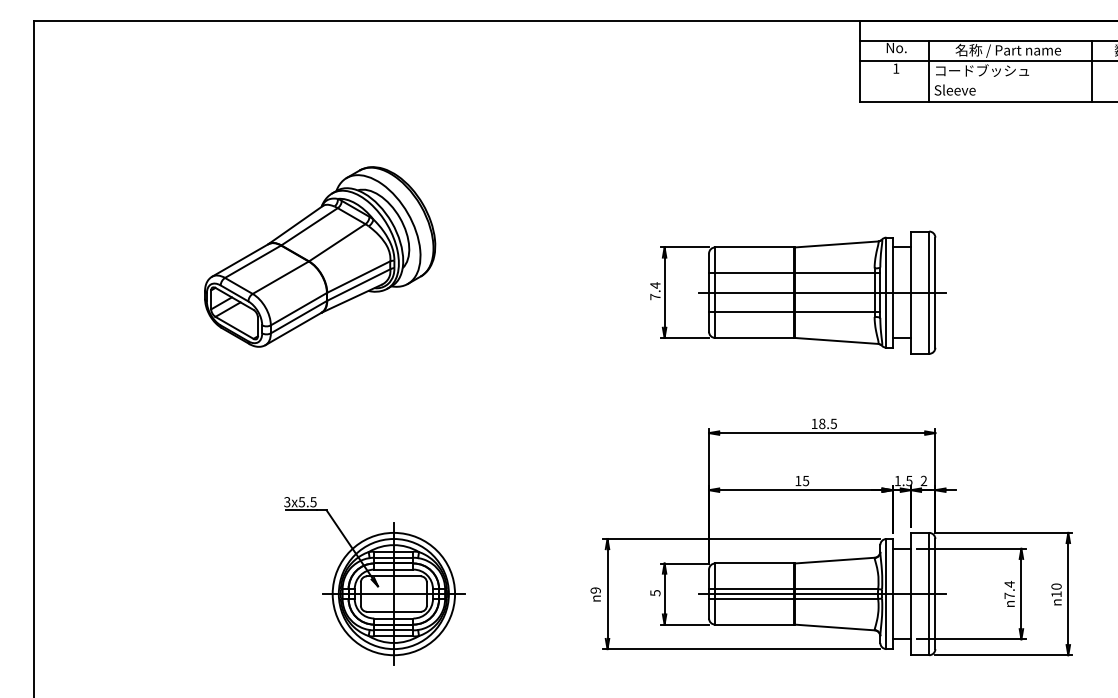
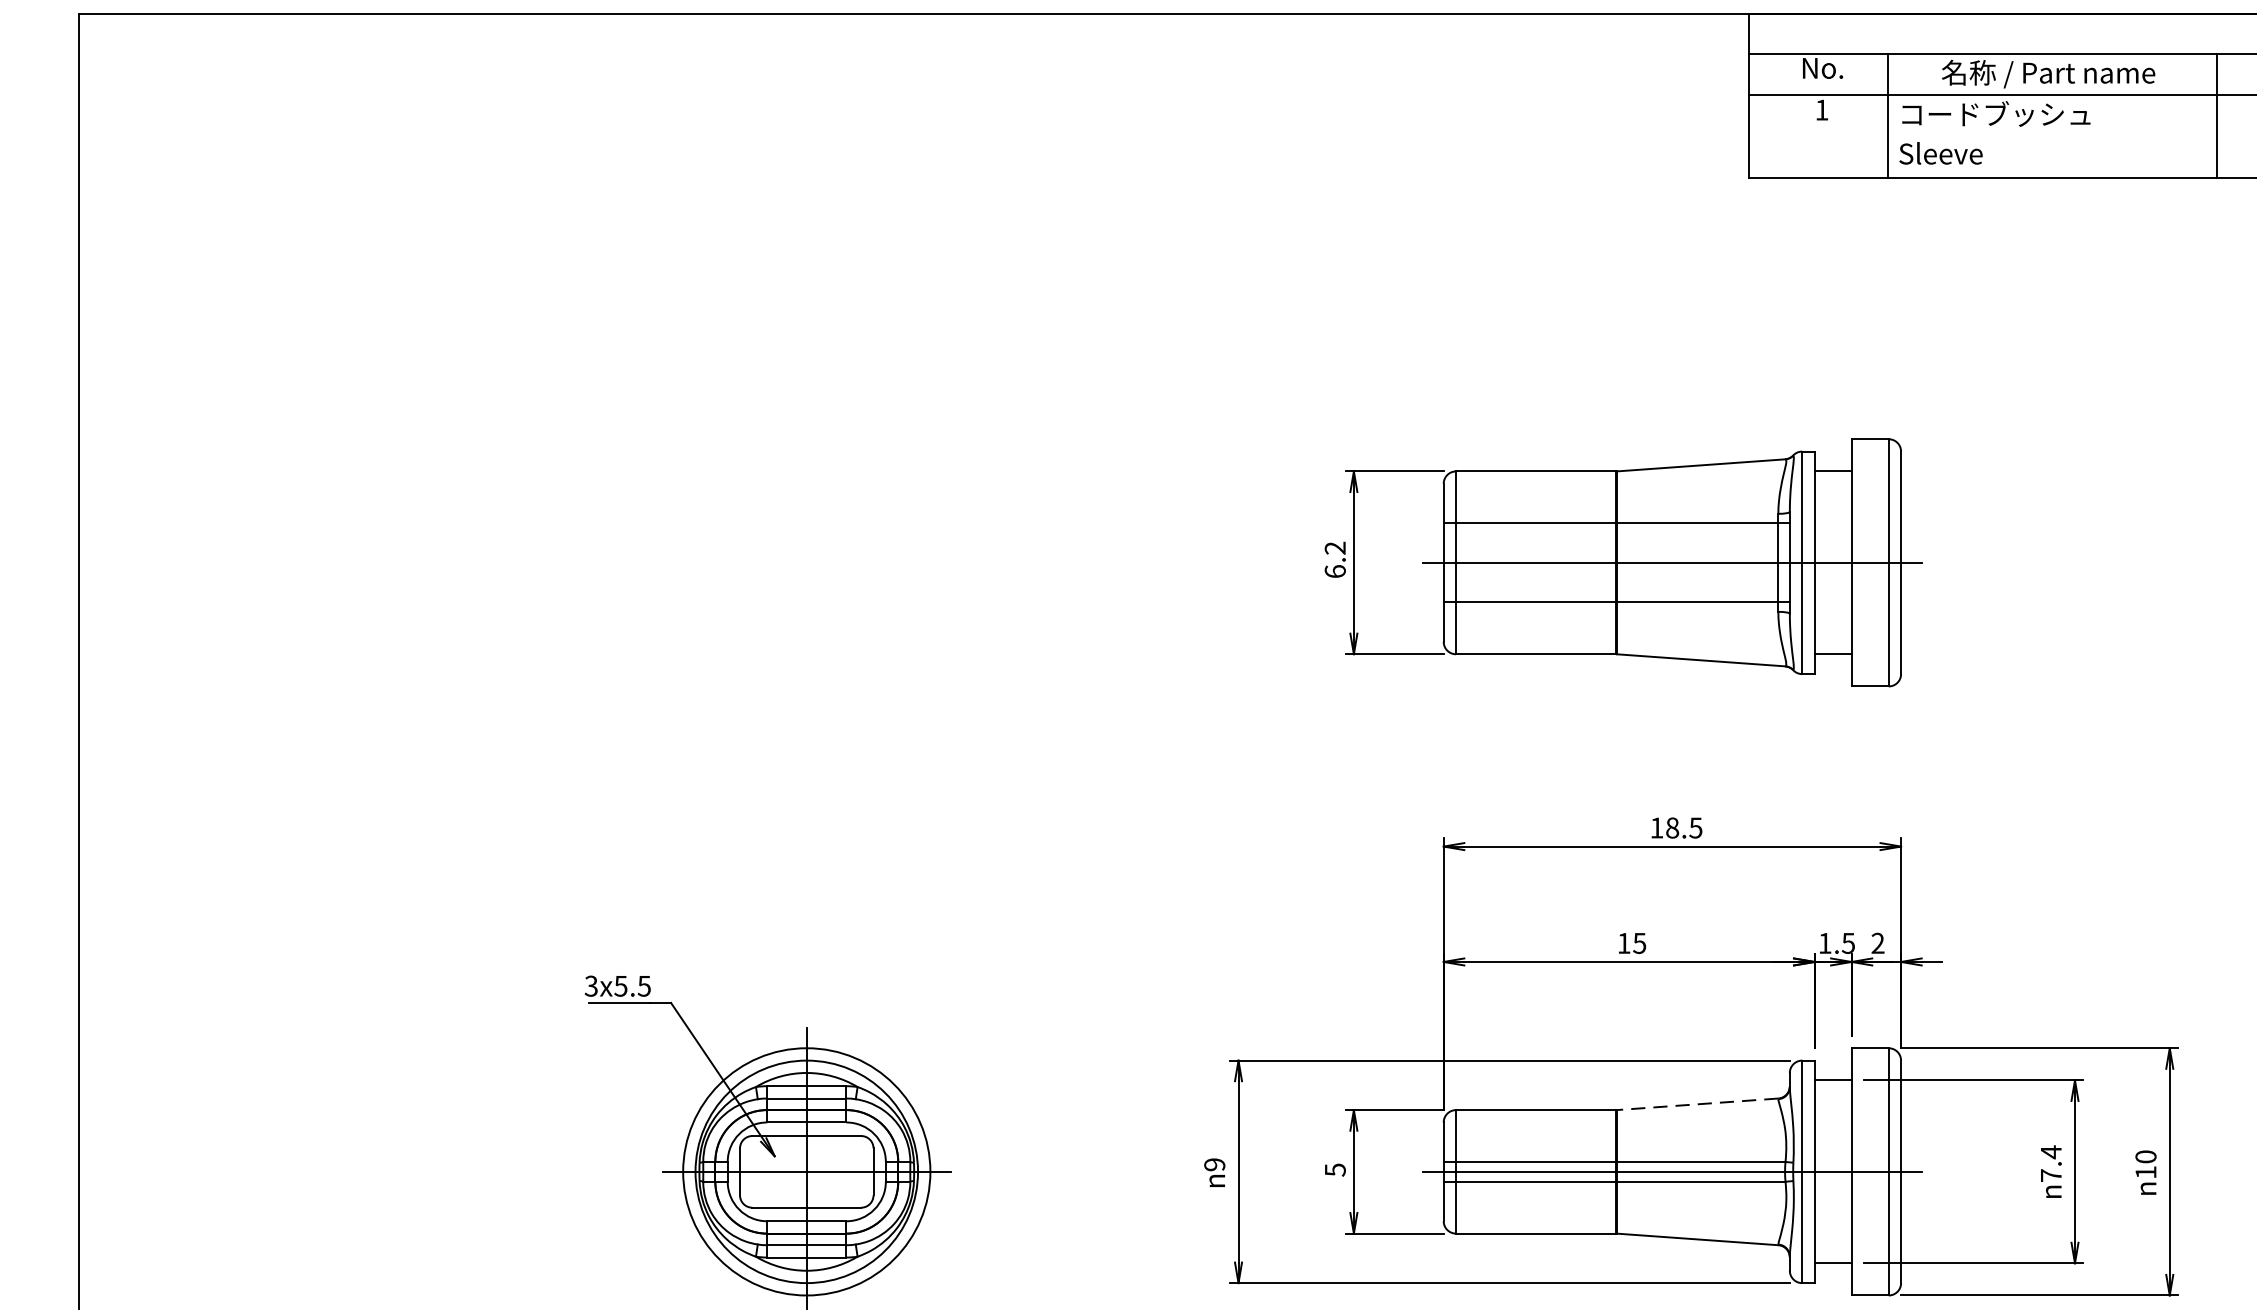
part: (320, 256) -> (658, 489), removed
text: (655, 291) -> (1335, 560), 7.4 -> 6.2
line: (834, 560) -> (1697, 1104), solid -> dashed

